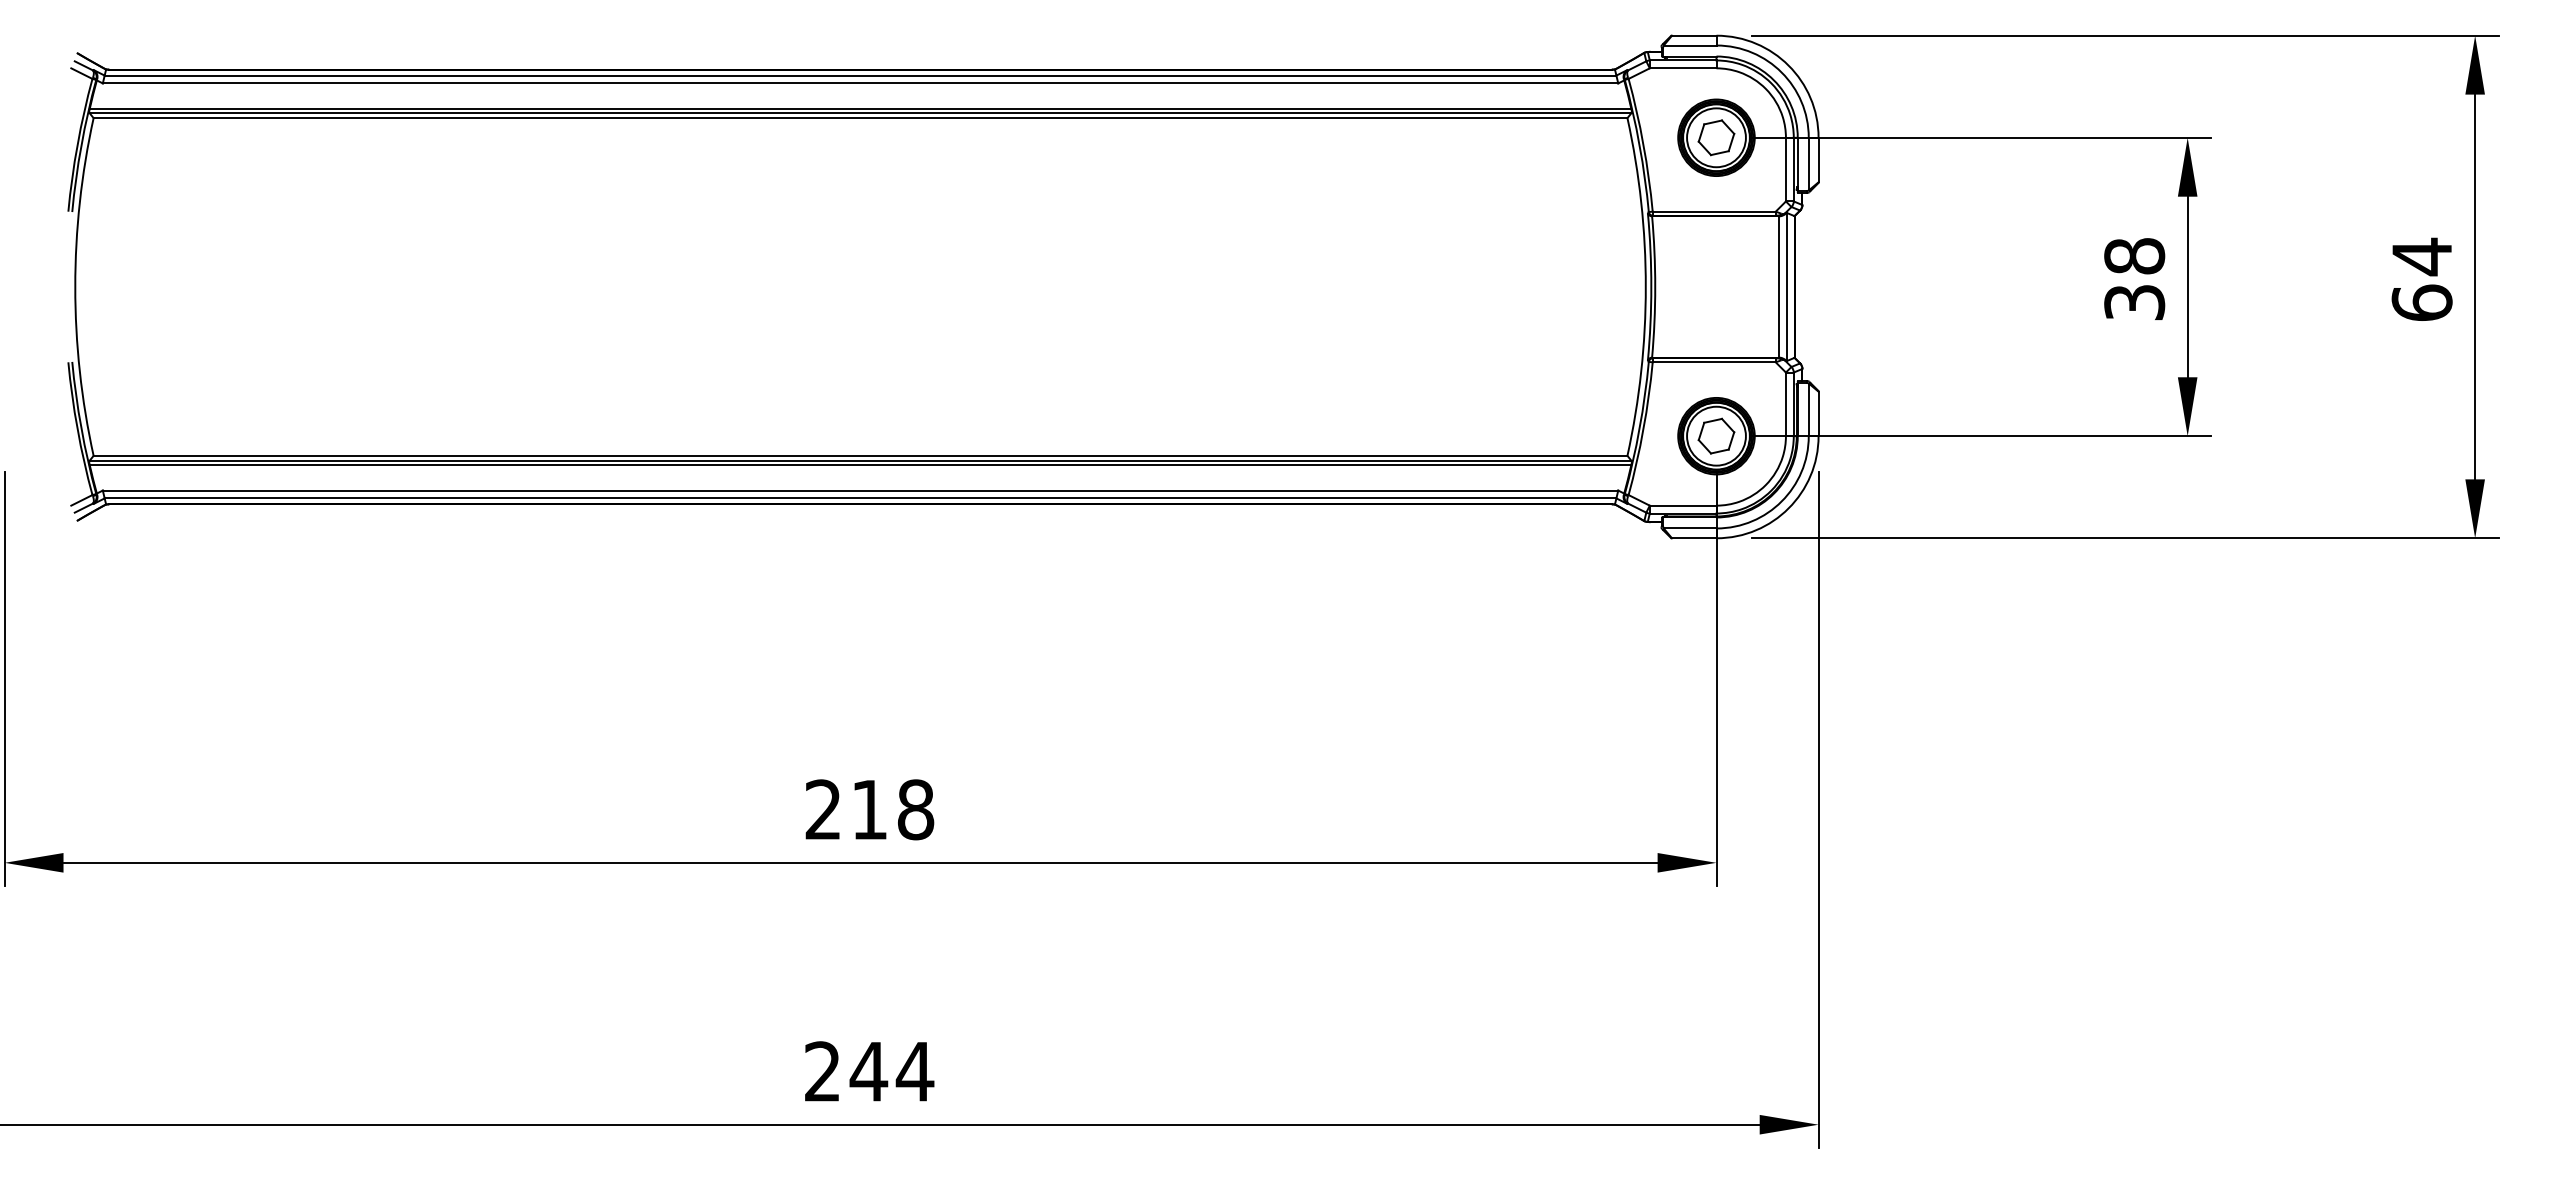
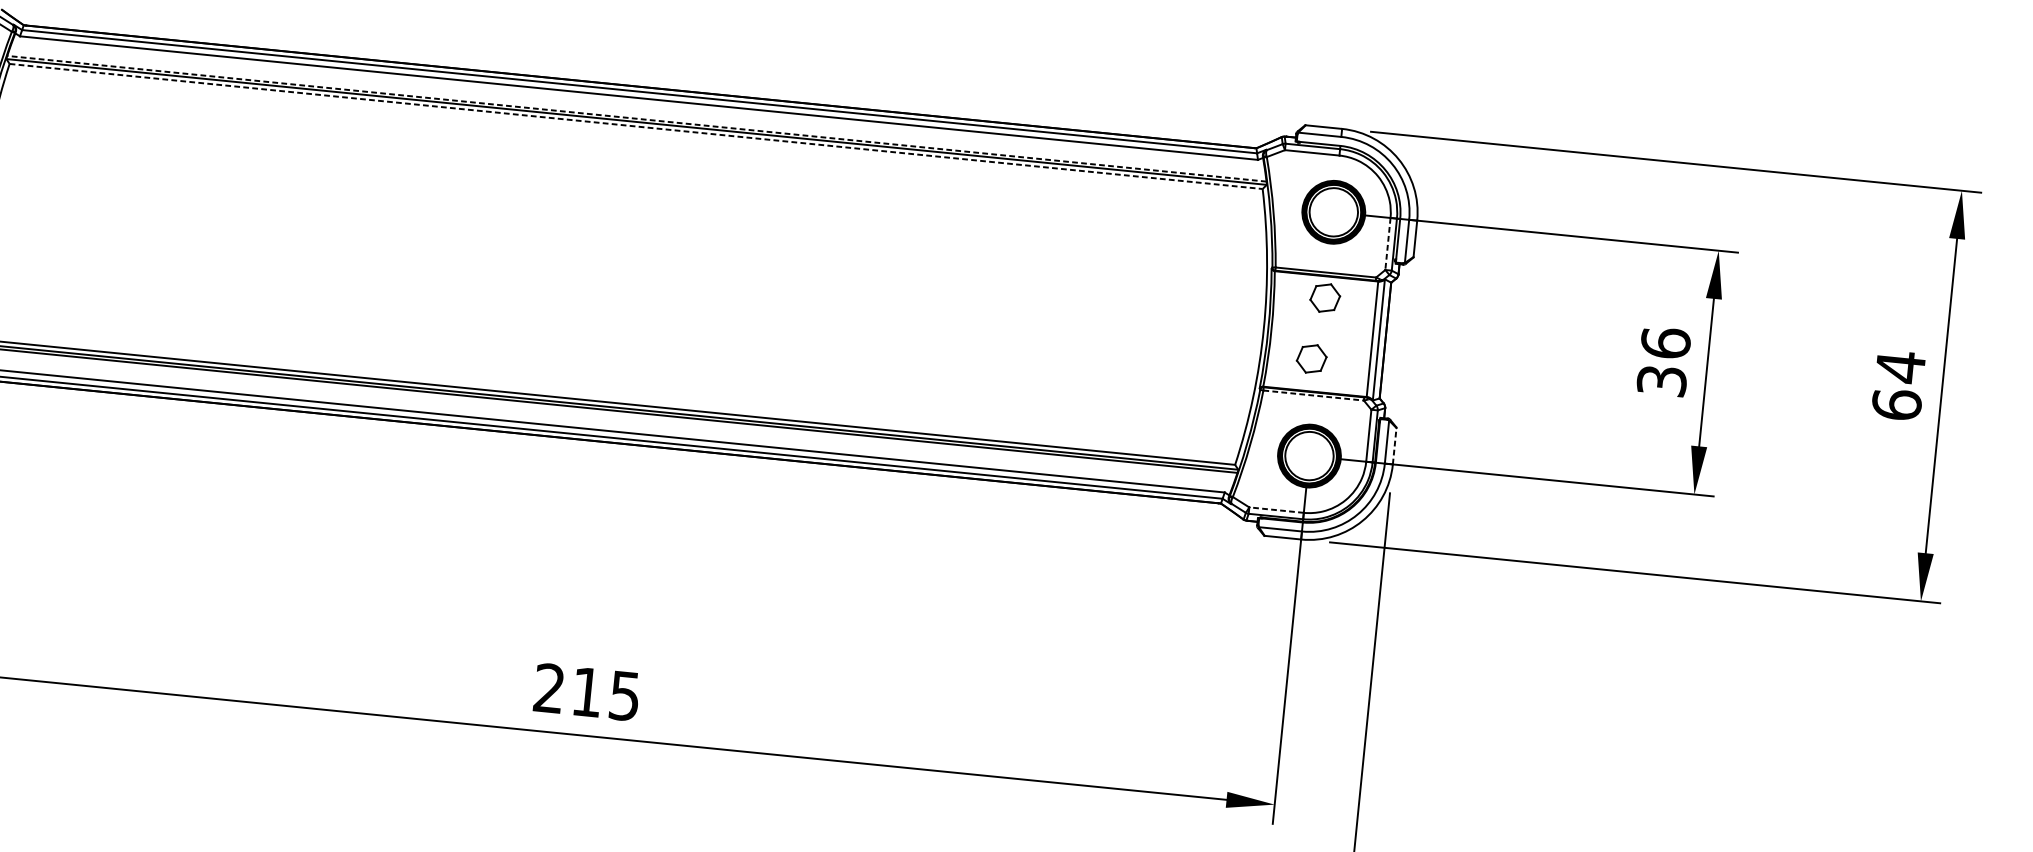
line: (860, 108) -> (636, 118), solid -> dashed
line: (860, 118) -> (636, 126), solid -> dashed
part: (1716, 137) -> (1325, 297), moved
line: (1785, 169) -> (1387, 243), solid -> dashed
text: (2134, 255) -> (1665, 342), 38 -> 36
line: (1714, 362) -> (1313, 395), solid -> dashed
line: (1818, 413) -> (1394, 445), solid -> dashed
part: (1716, 435) -> (1311, 358), moved
line: (1682, 505) -> (1276, 509), solid -> dashed
text: (916, 809) -> (625, 695), 218 -> 215

